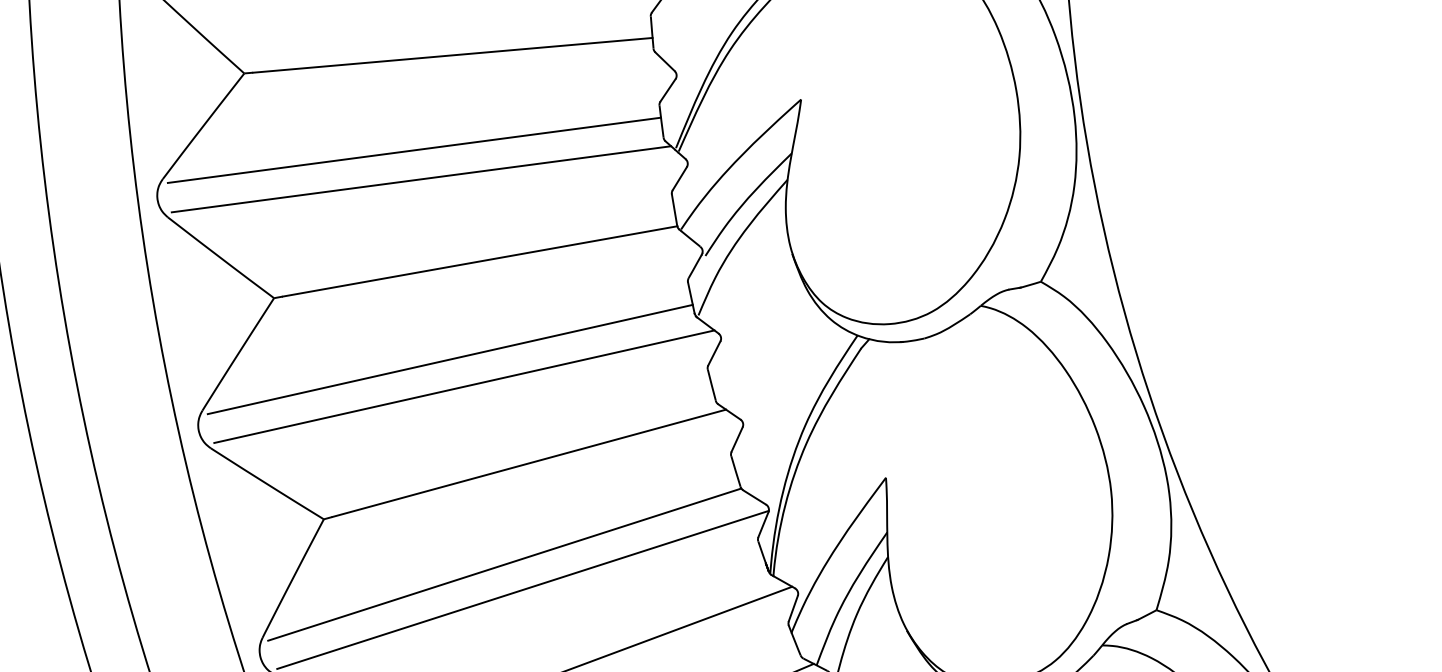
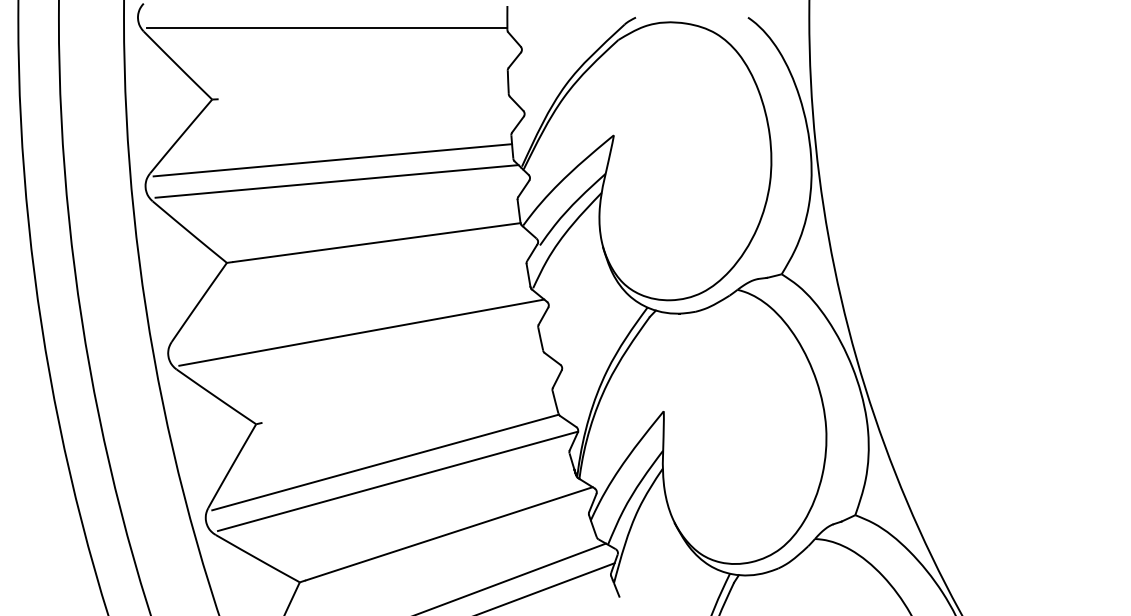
line: (452, 54) -> (363, 92), removed
line: (450, 359) -> (352, 312), removed
line: (529, 462) -> (406, 389), removed

